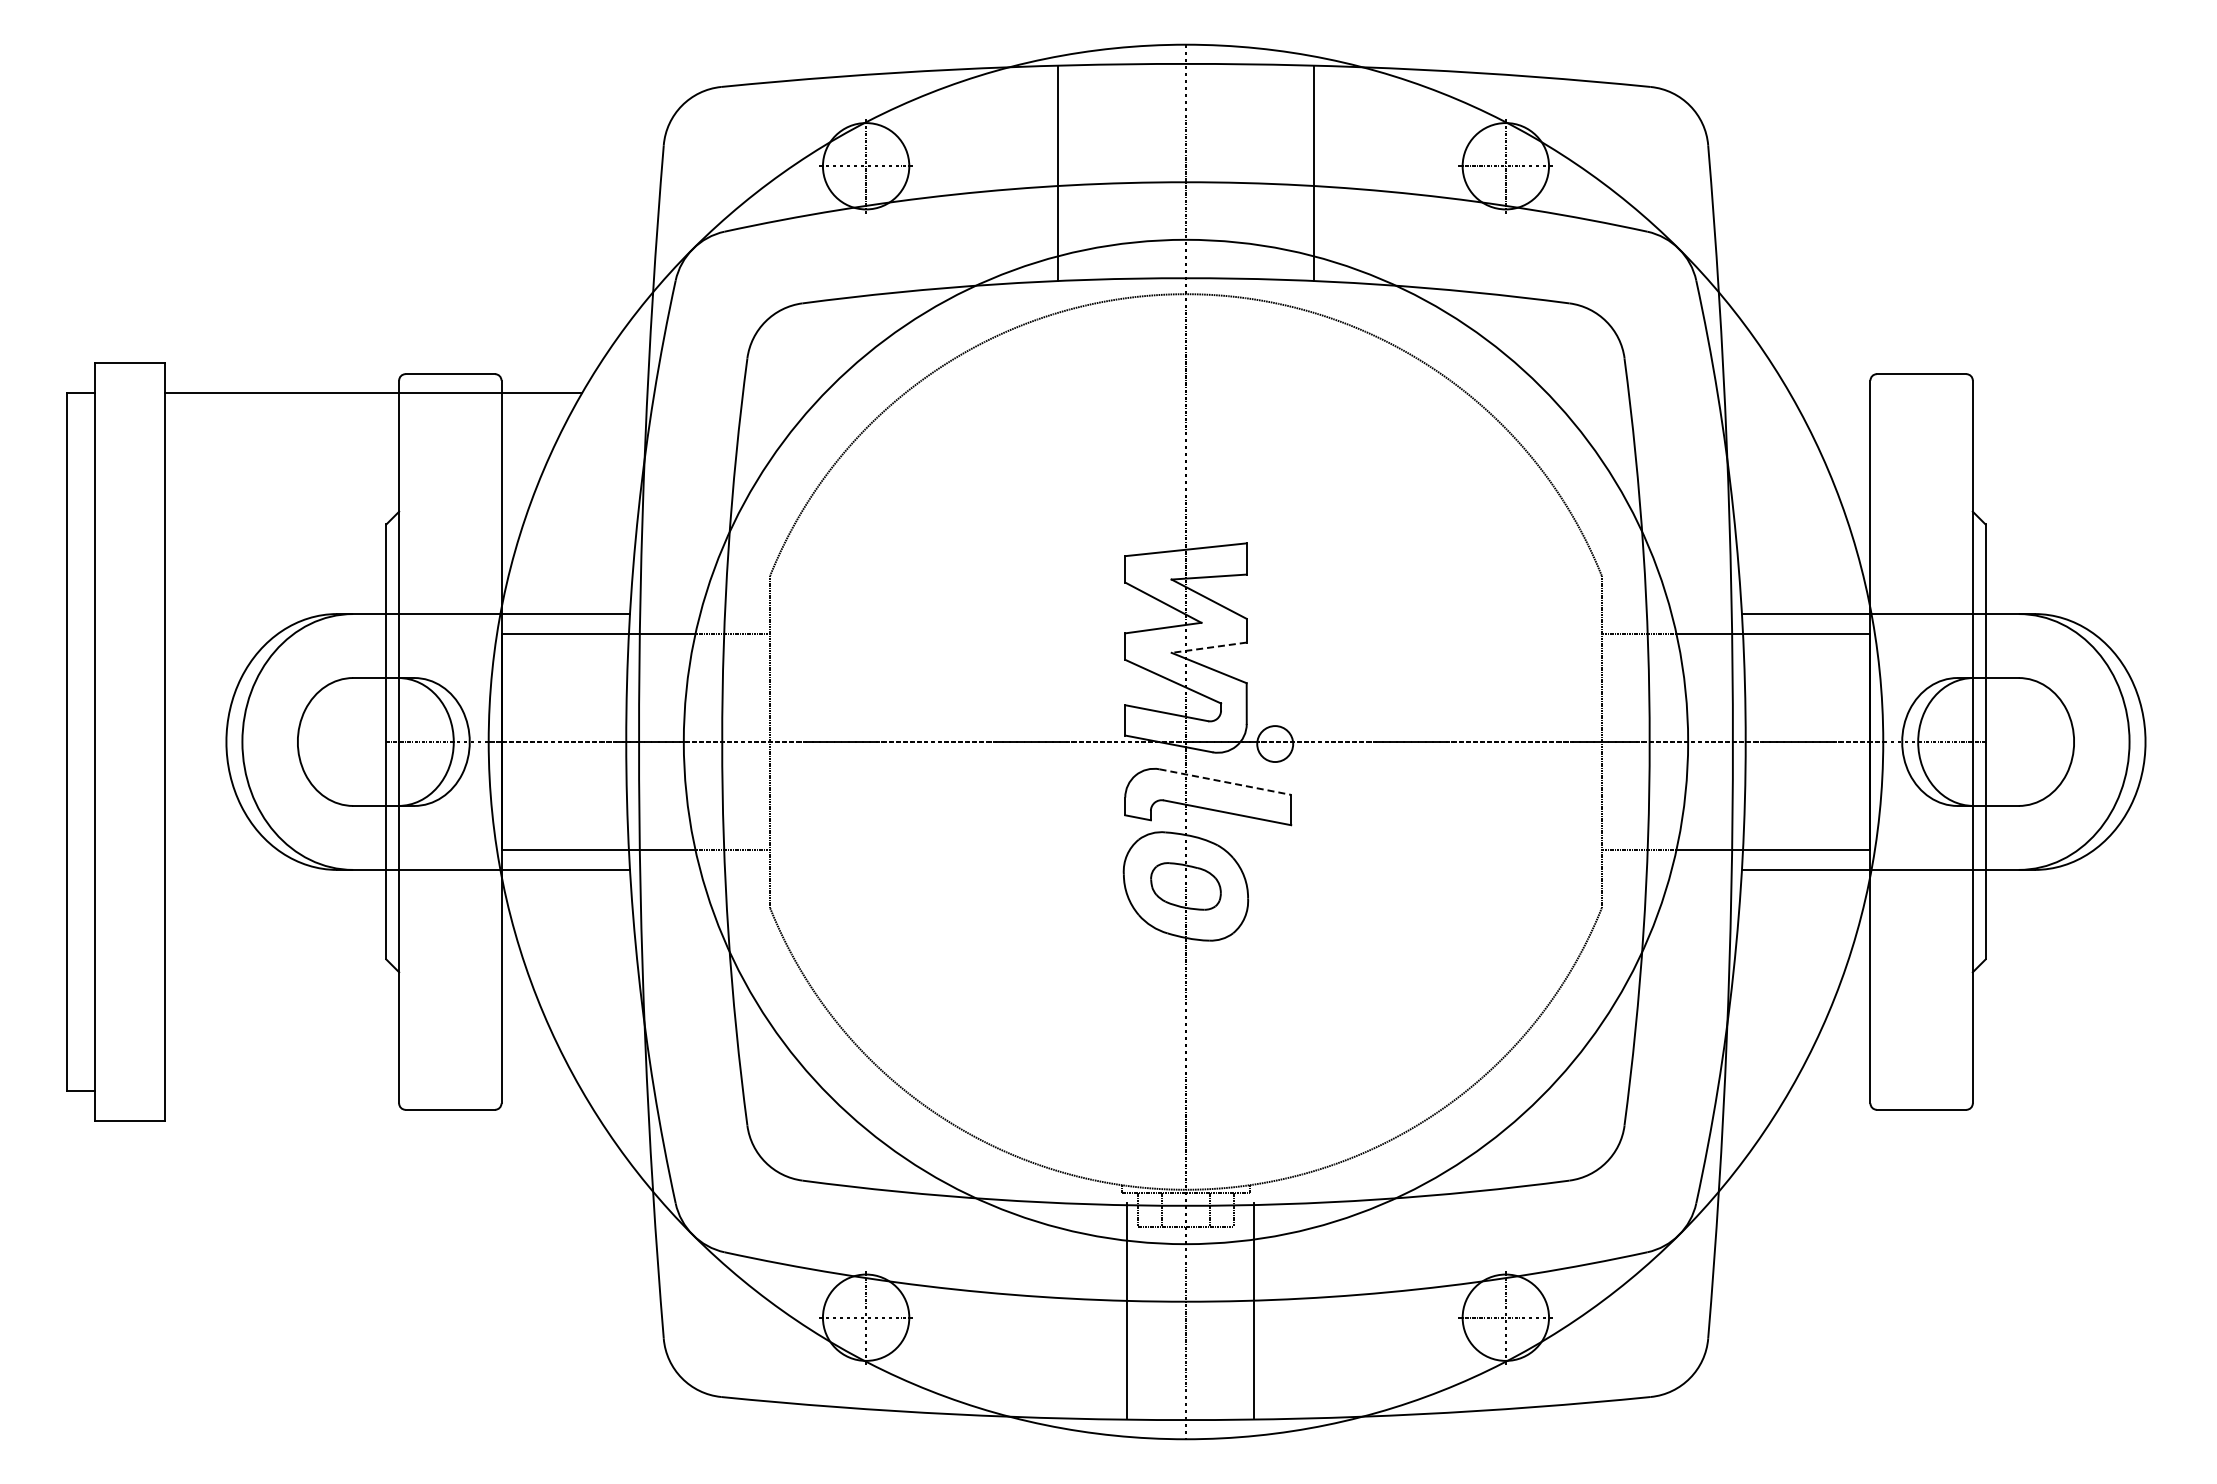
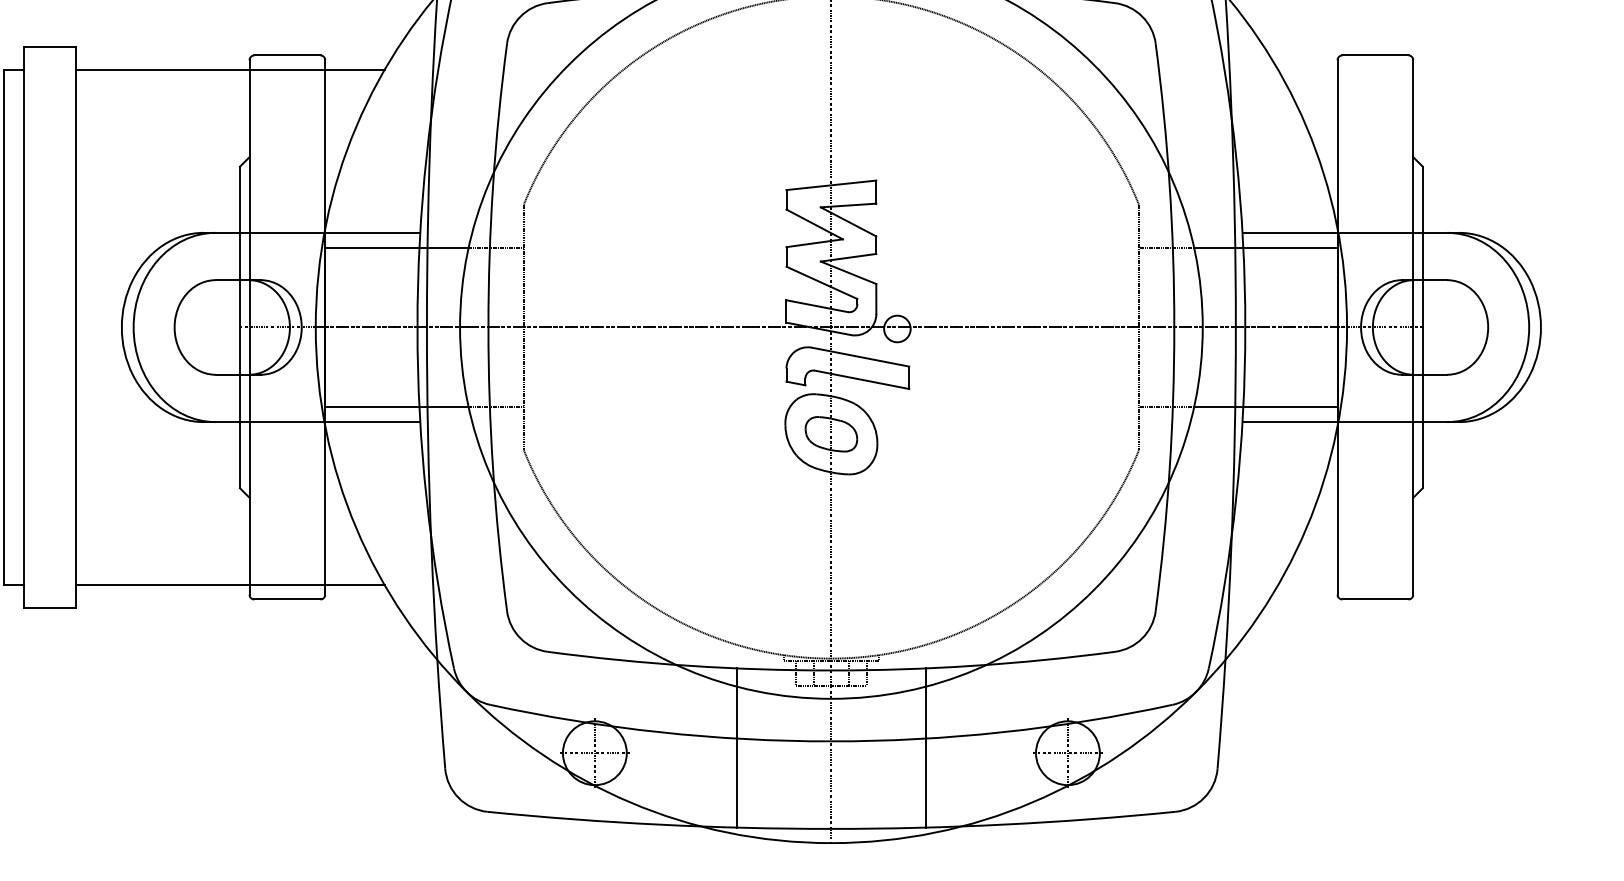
line: (1209, 647) -> (848, 257), dashed -> solid
line: (1225, 782) -> (860, 357), dashed -> solid
line: (373, 1090) -> (230, 585), added
line: (1127, 1310) -> (737, 747), moved
line: (1253, 1310) -> (925, 747), moved

